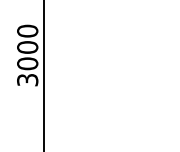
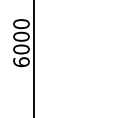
text: (27, 80) -> (21, 62), 3000 -> 6000

